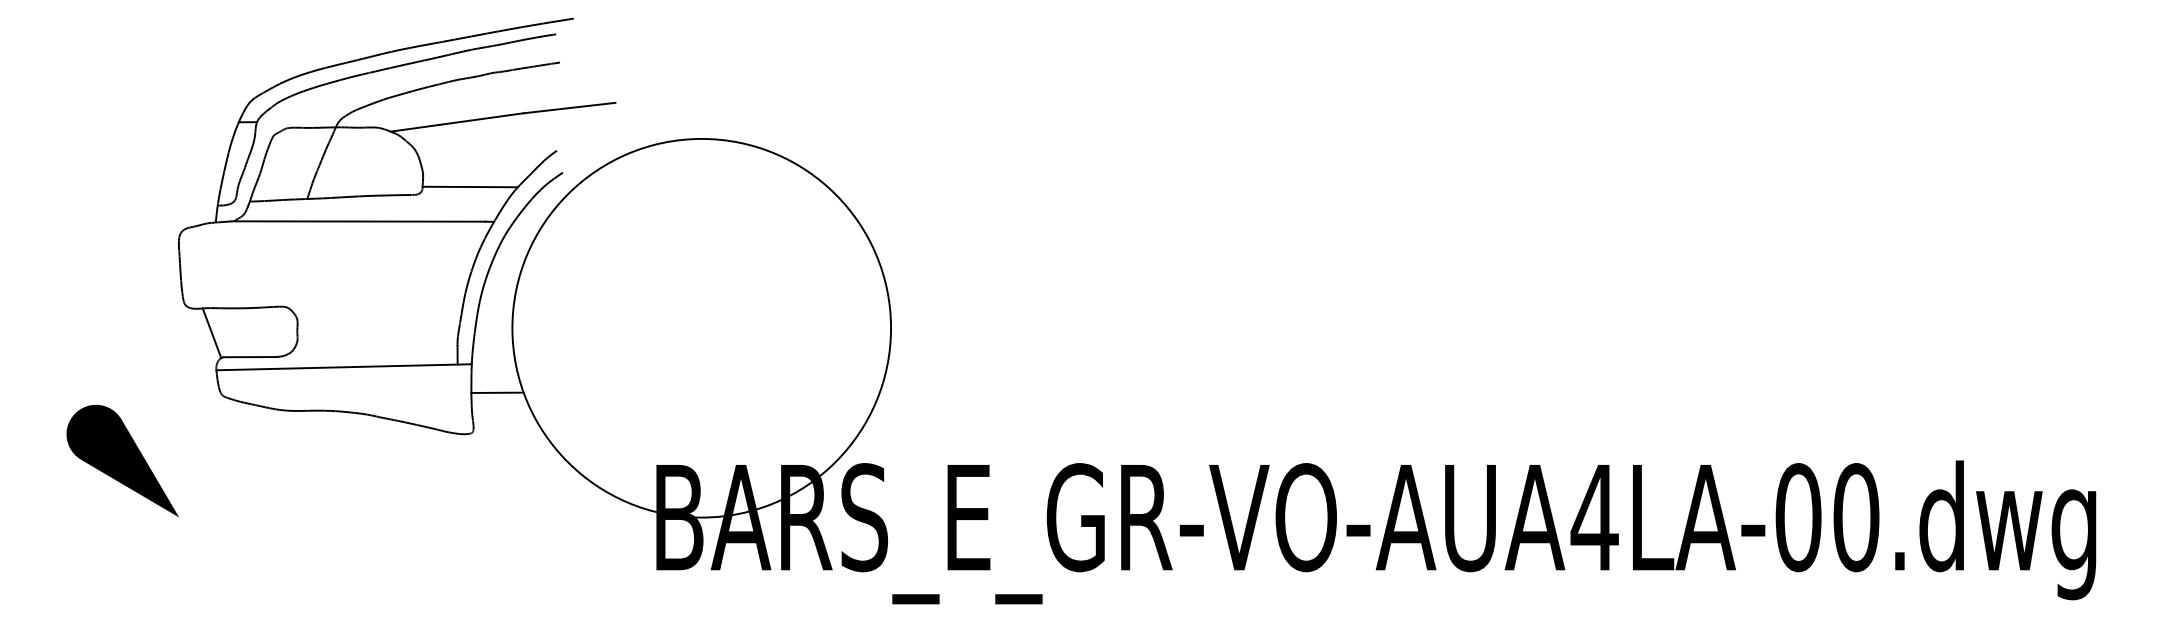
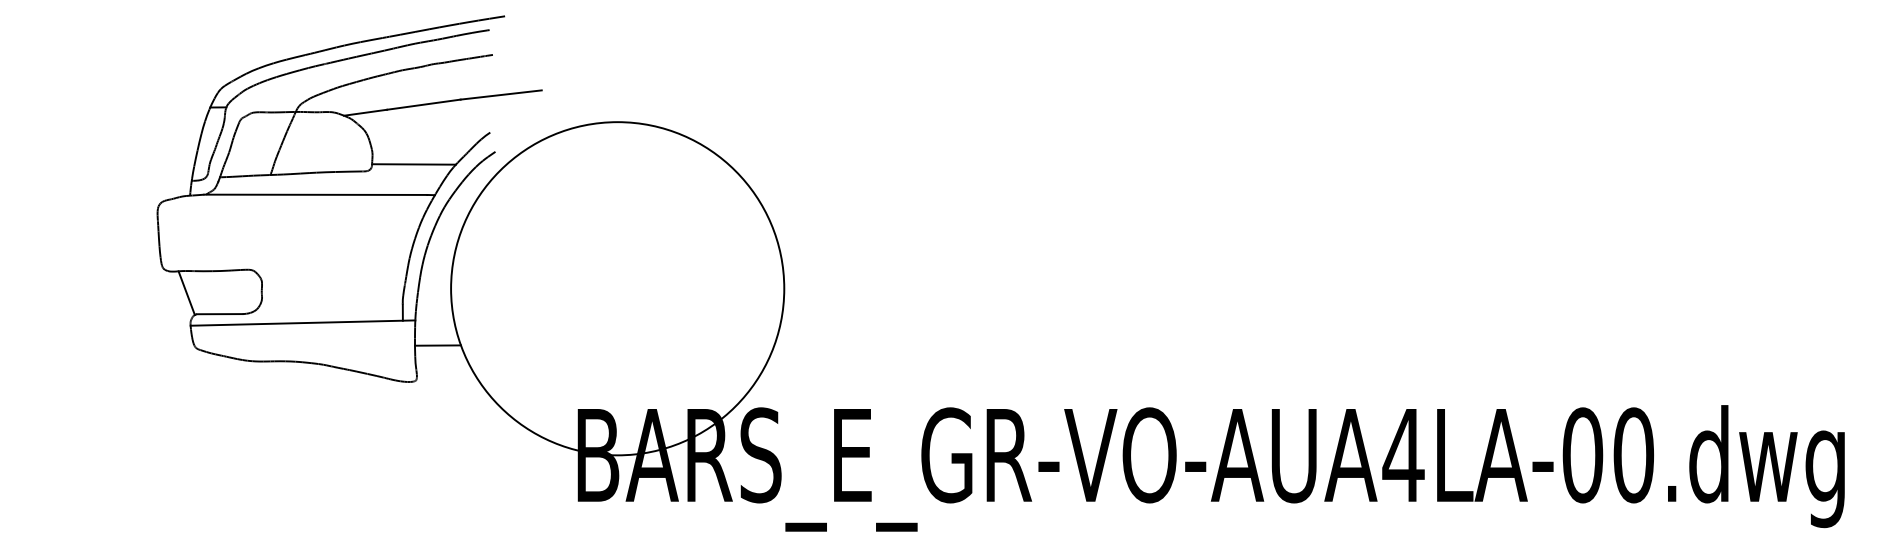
part: (122, 460) -> (107, 405), removed

